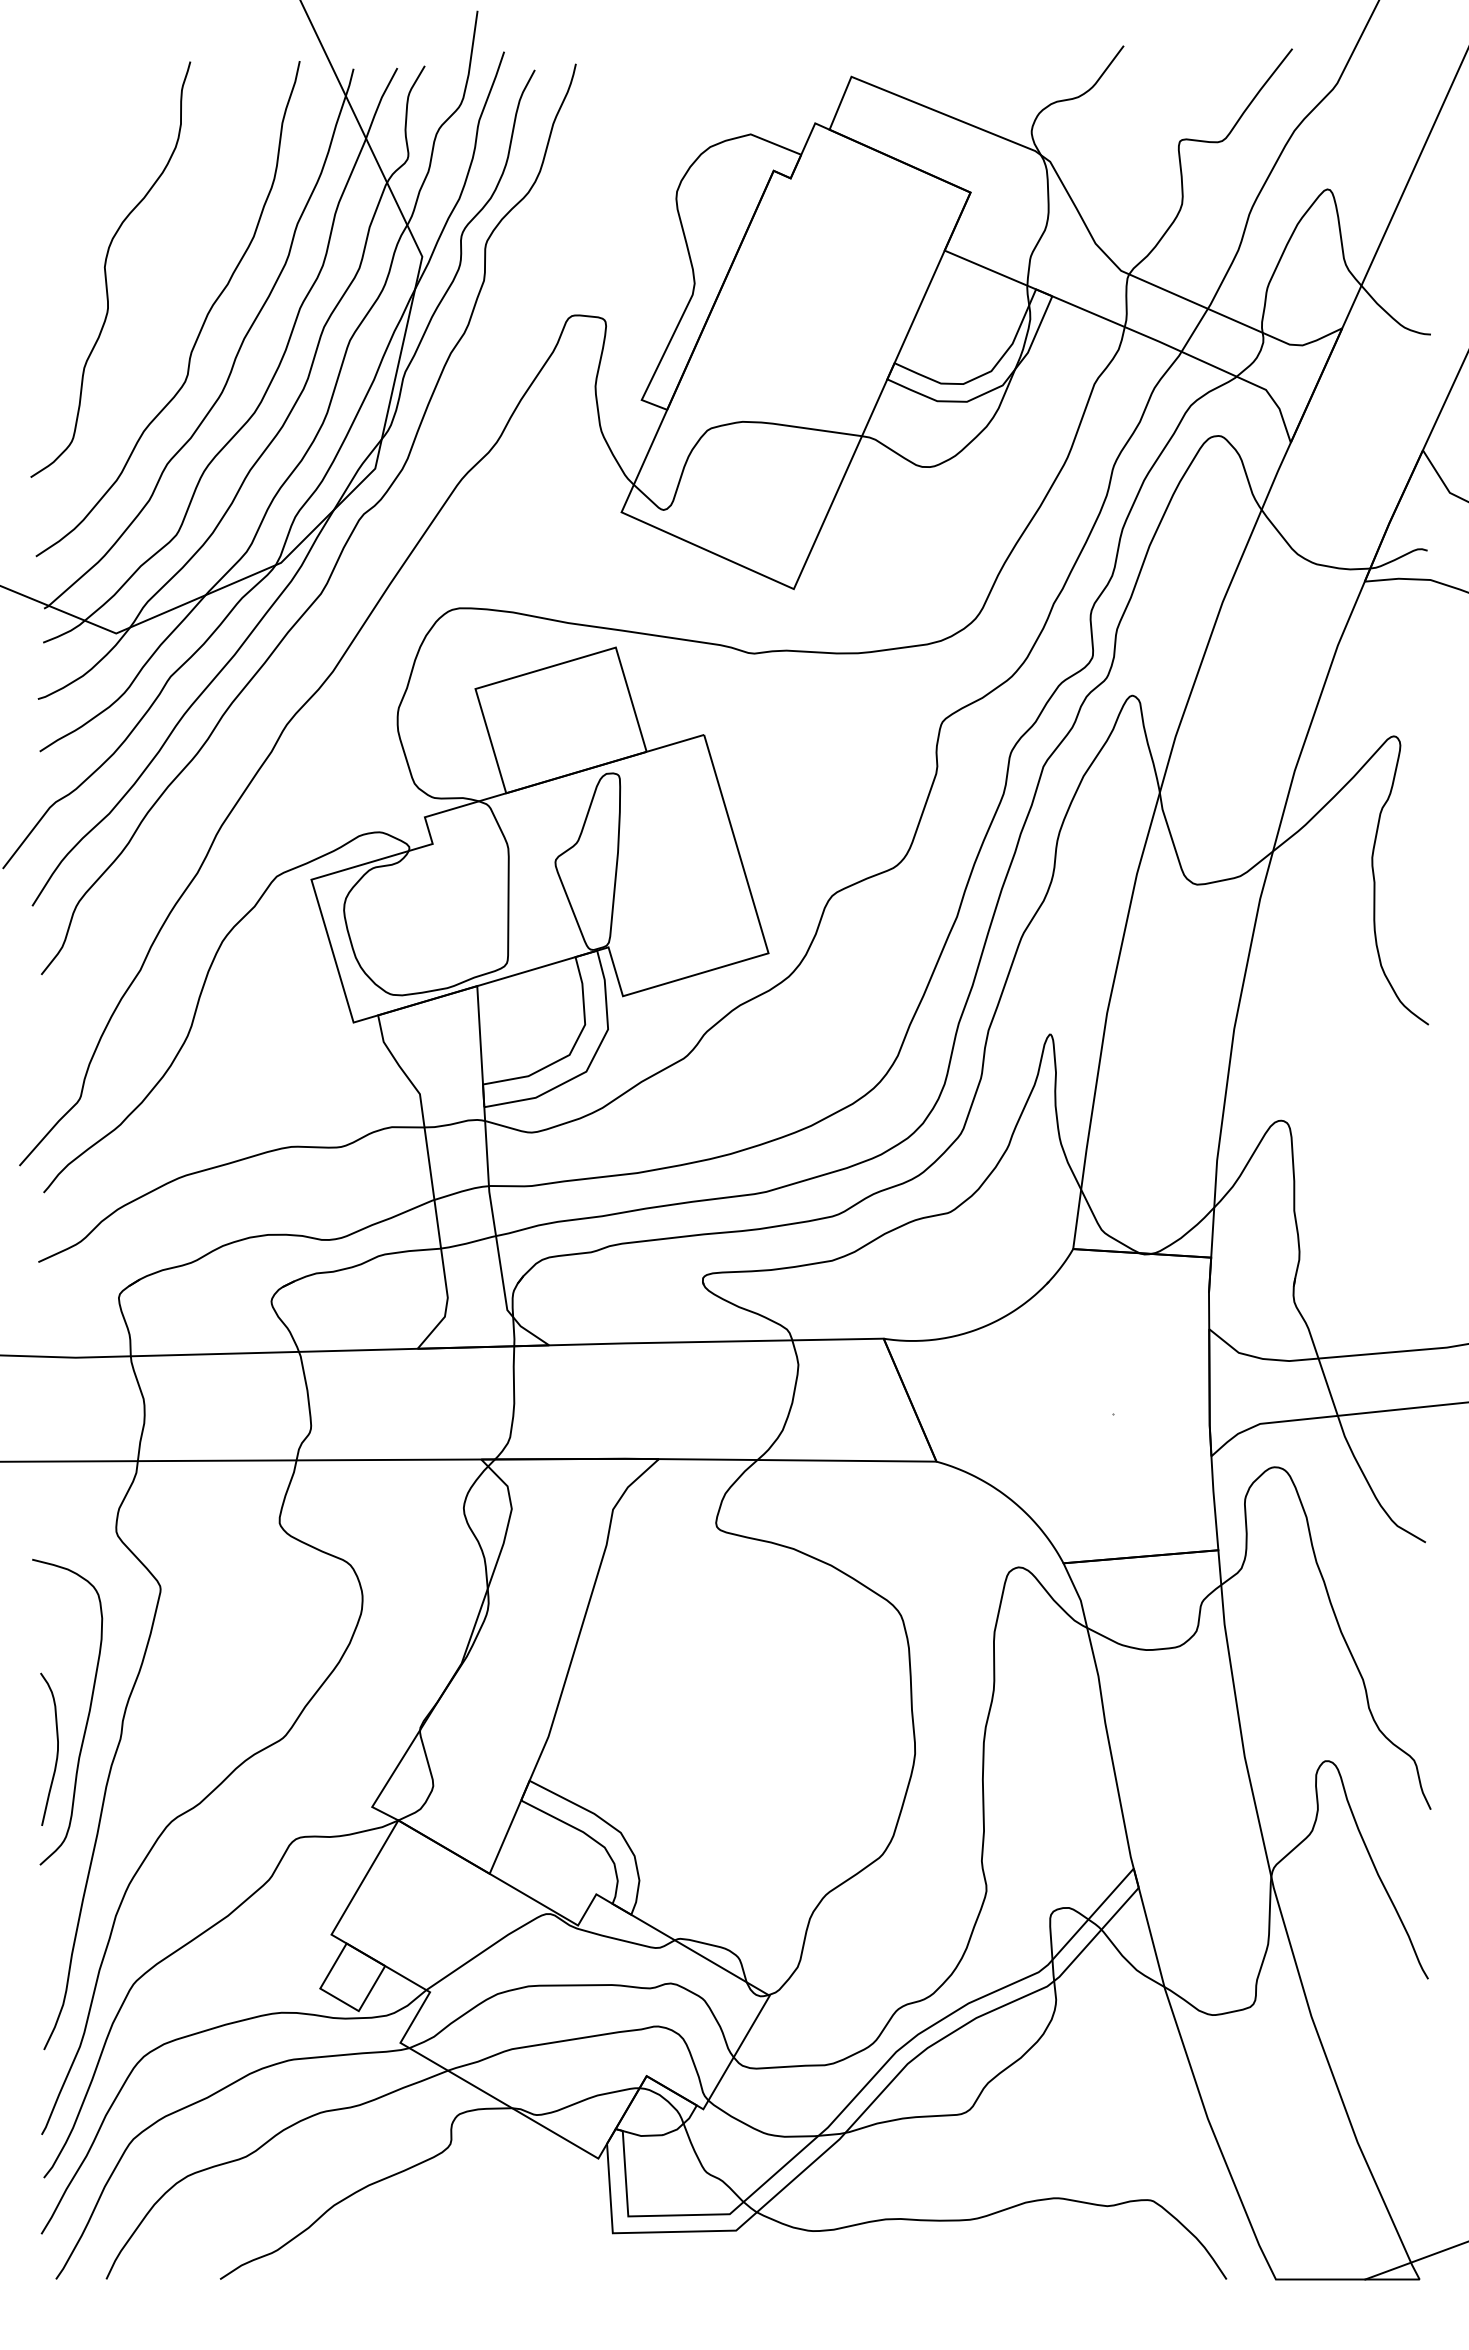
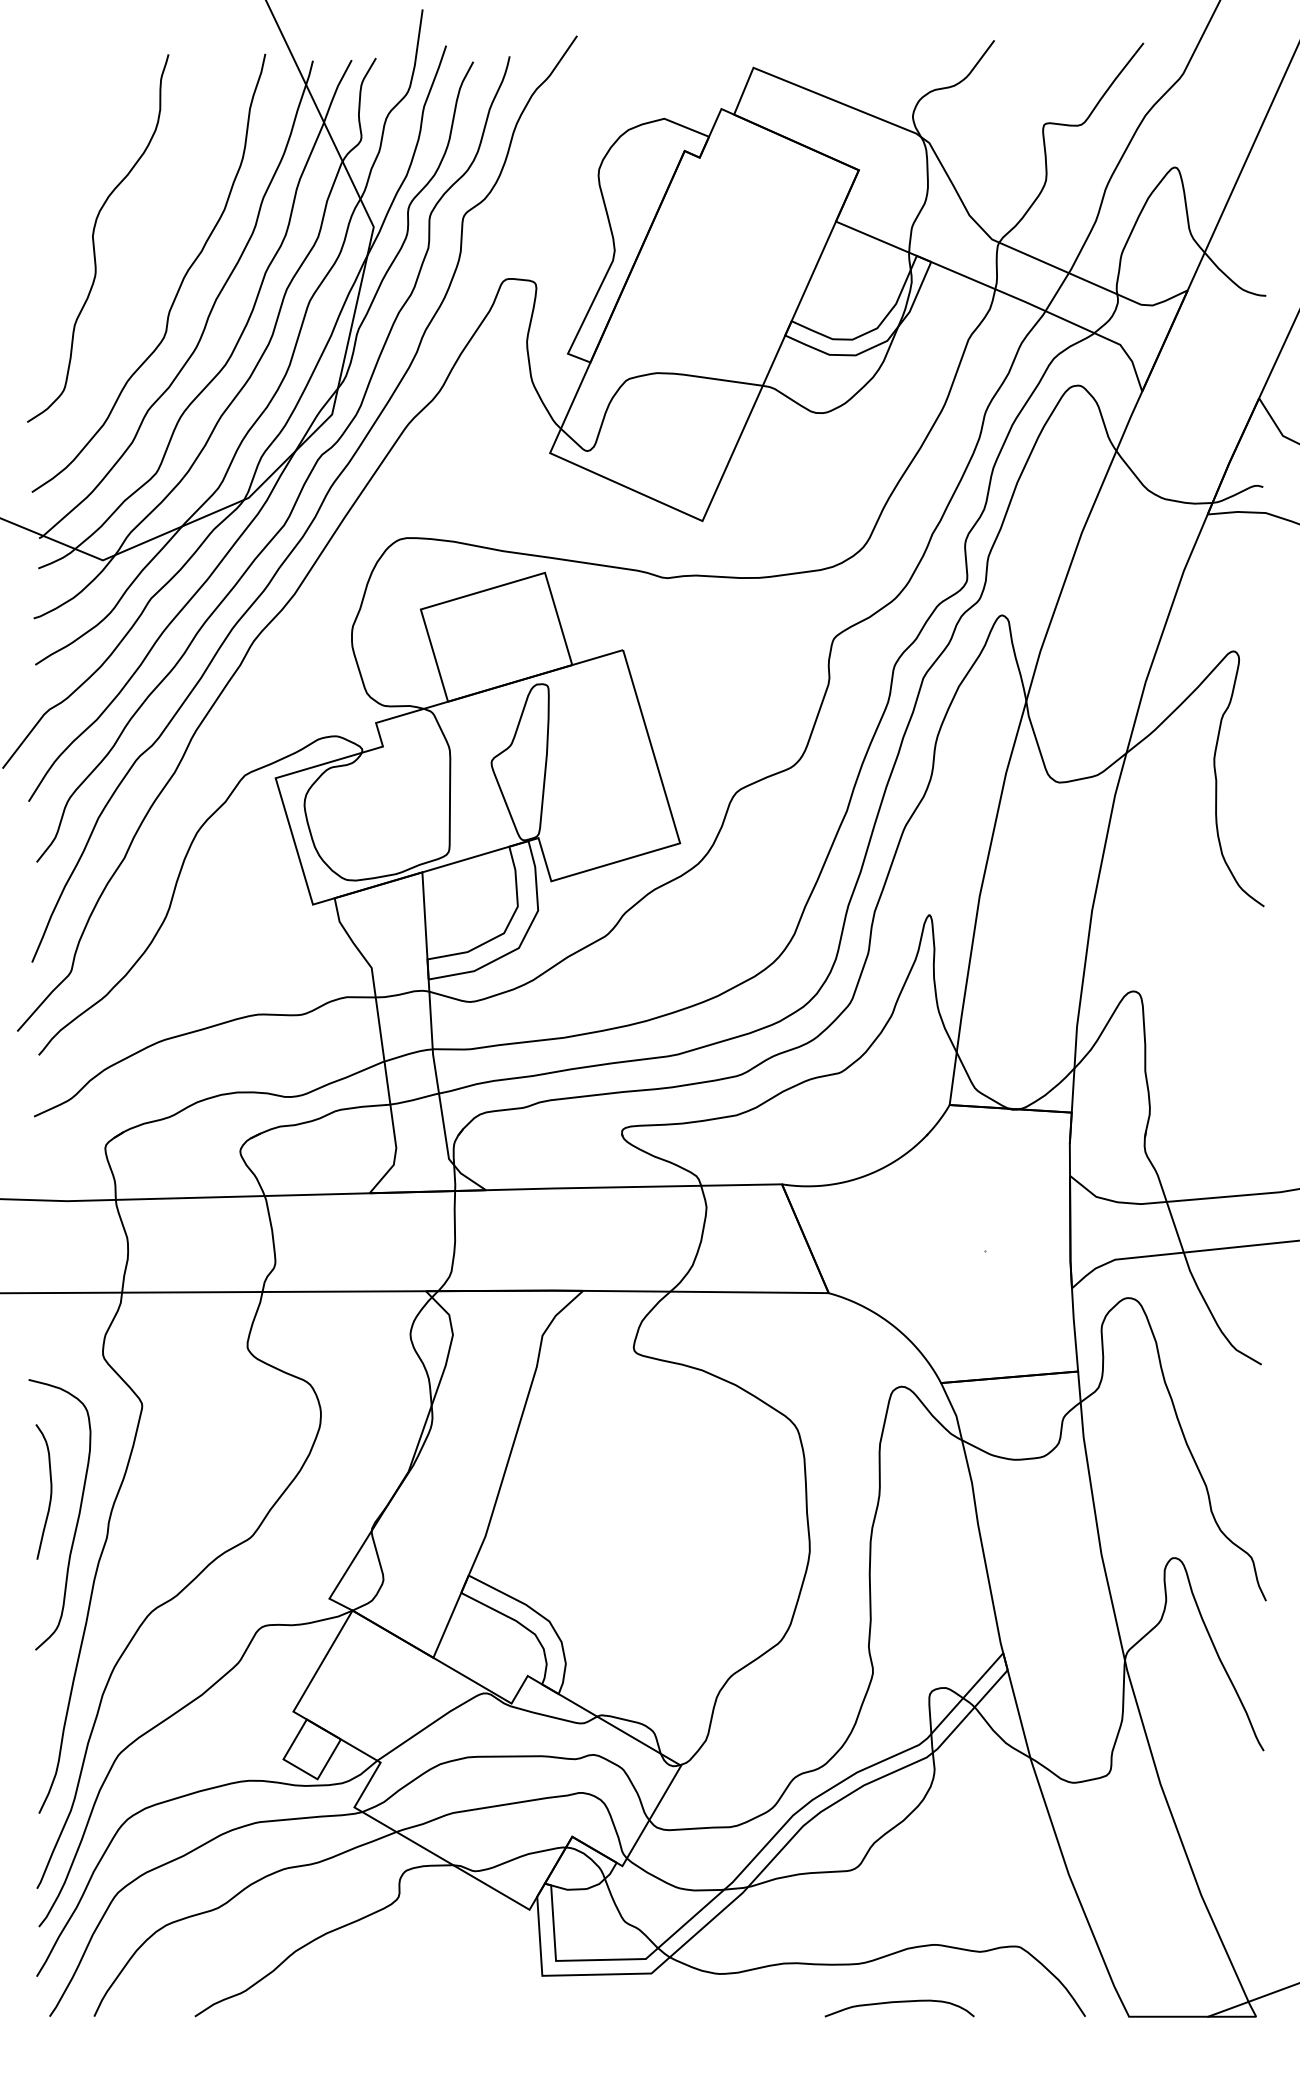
curve: (360, 573) -> (319, 507), added
curve: (57, 1748) -> (50, 1491), moved
curve: (1016, 2263) -> (899, 2002), added

